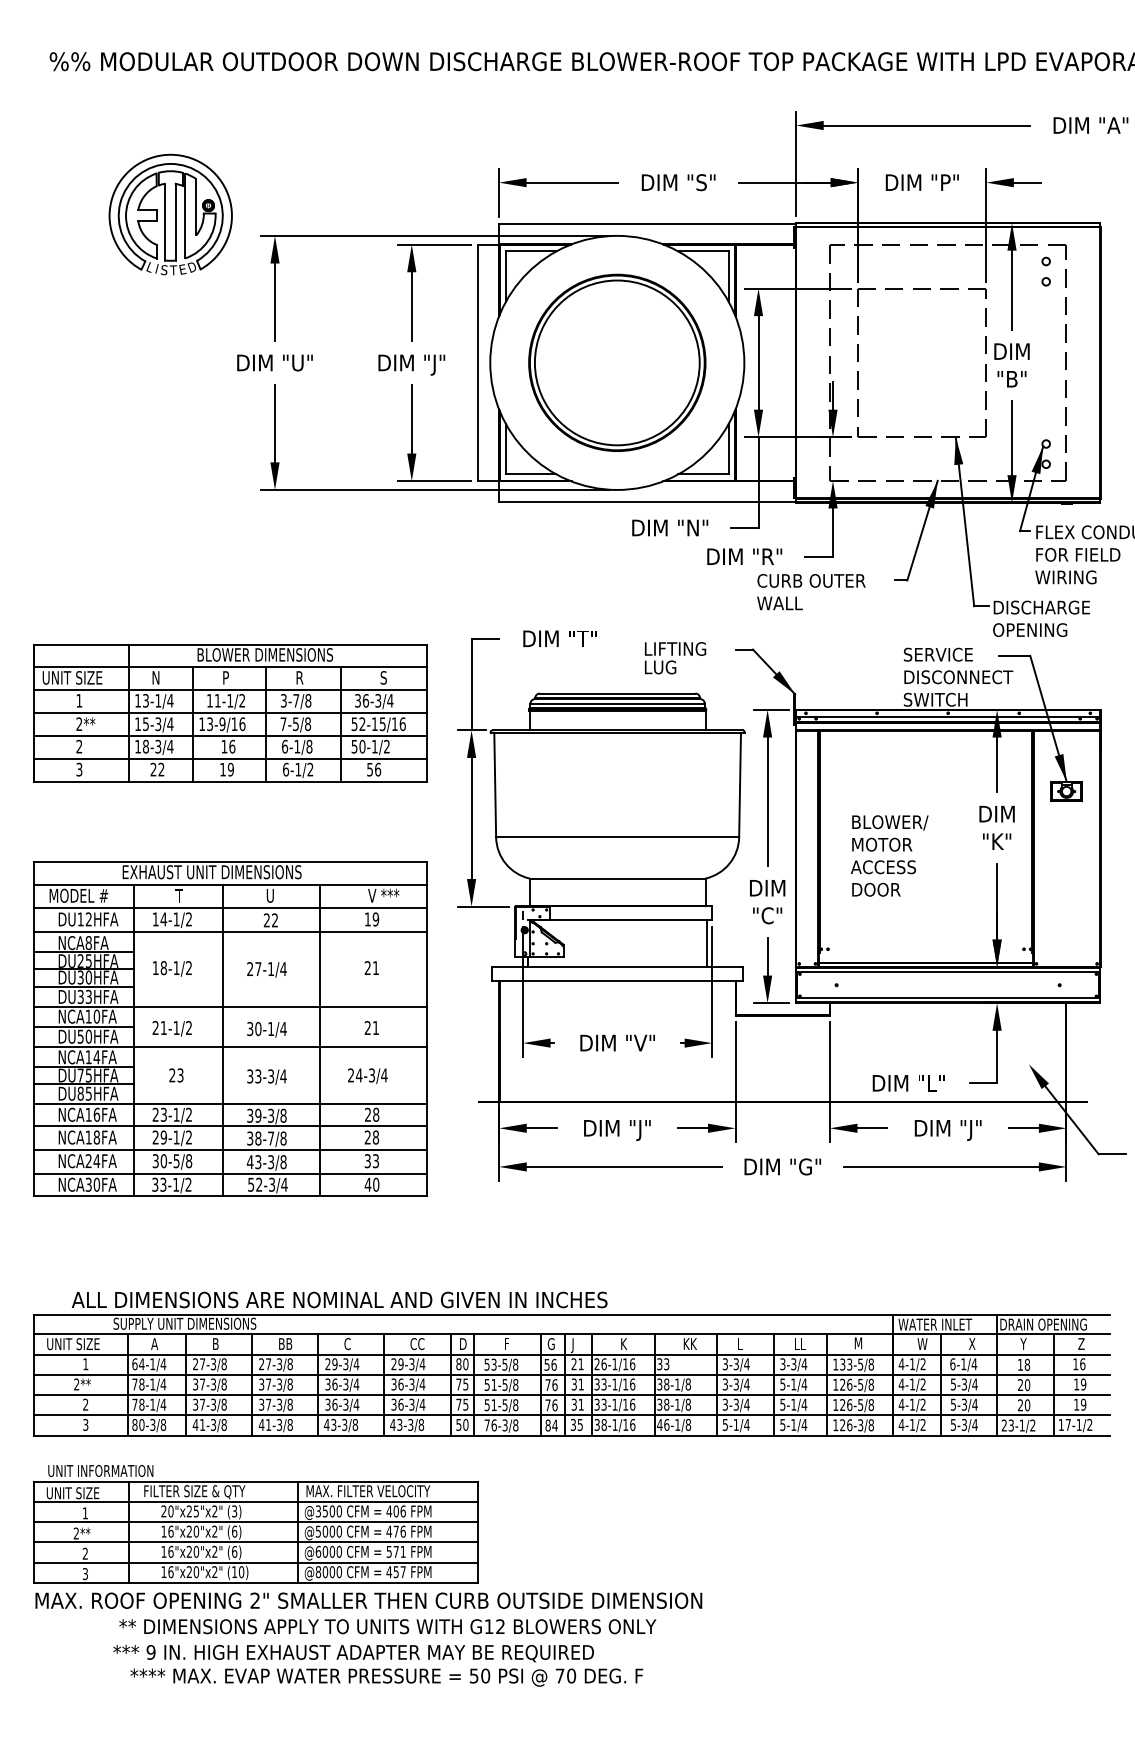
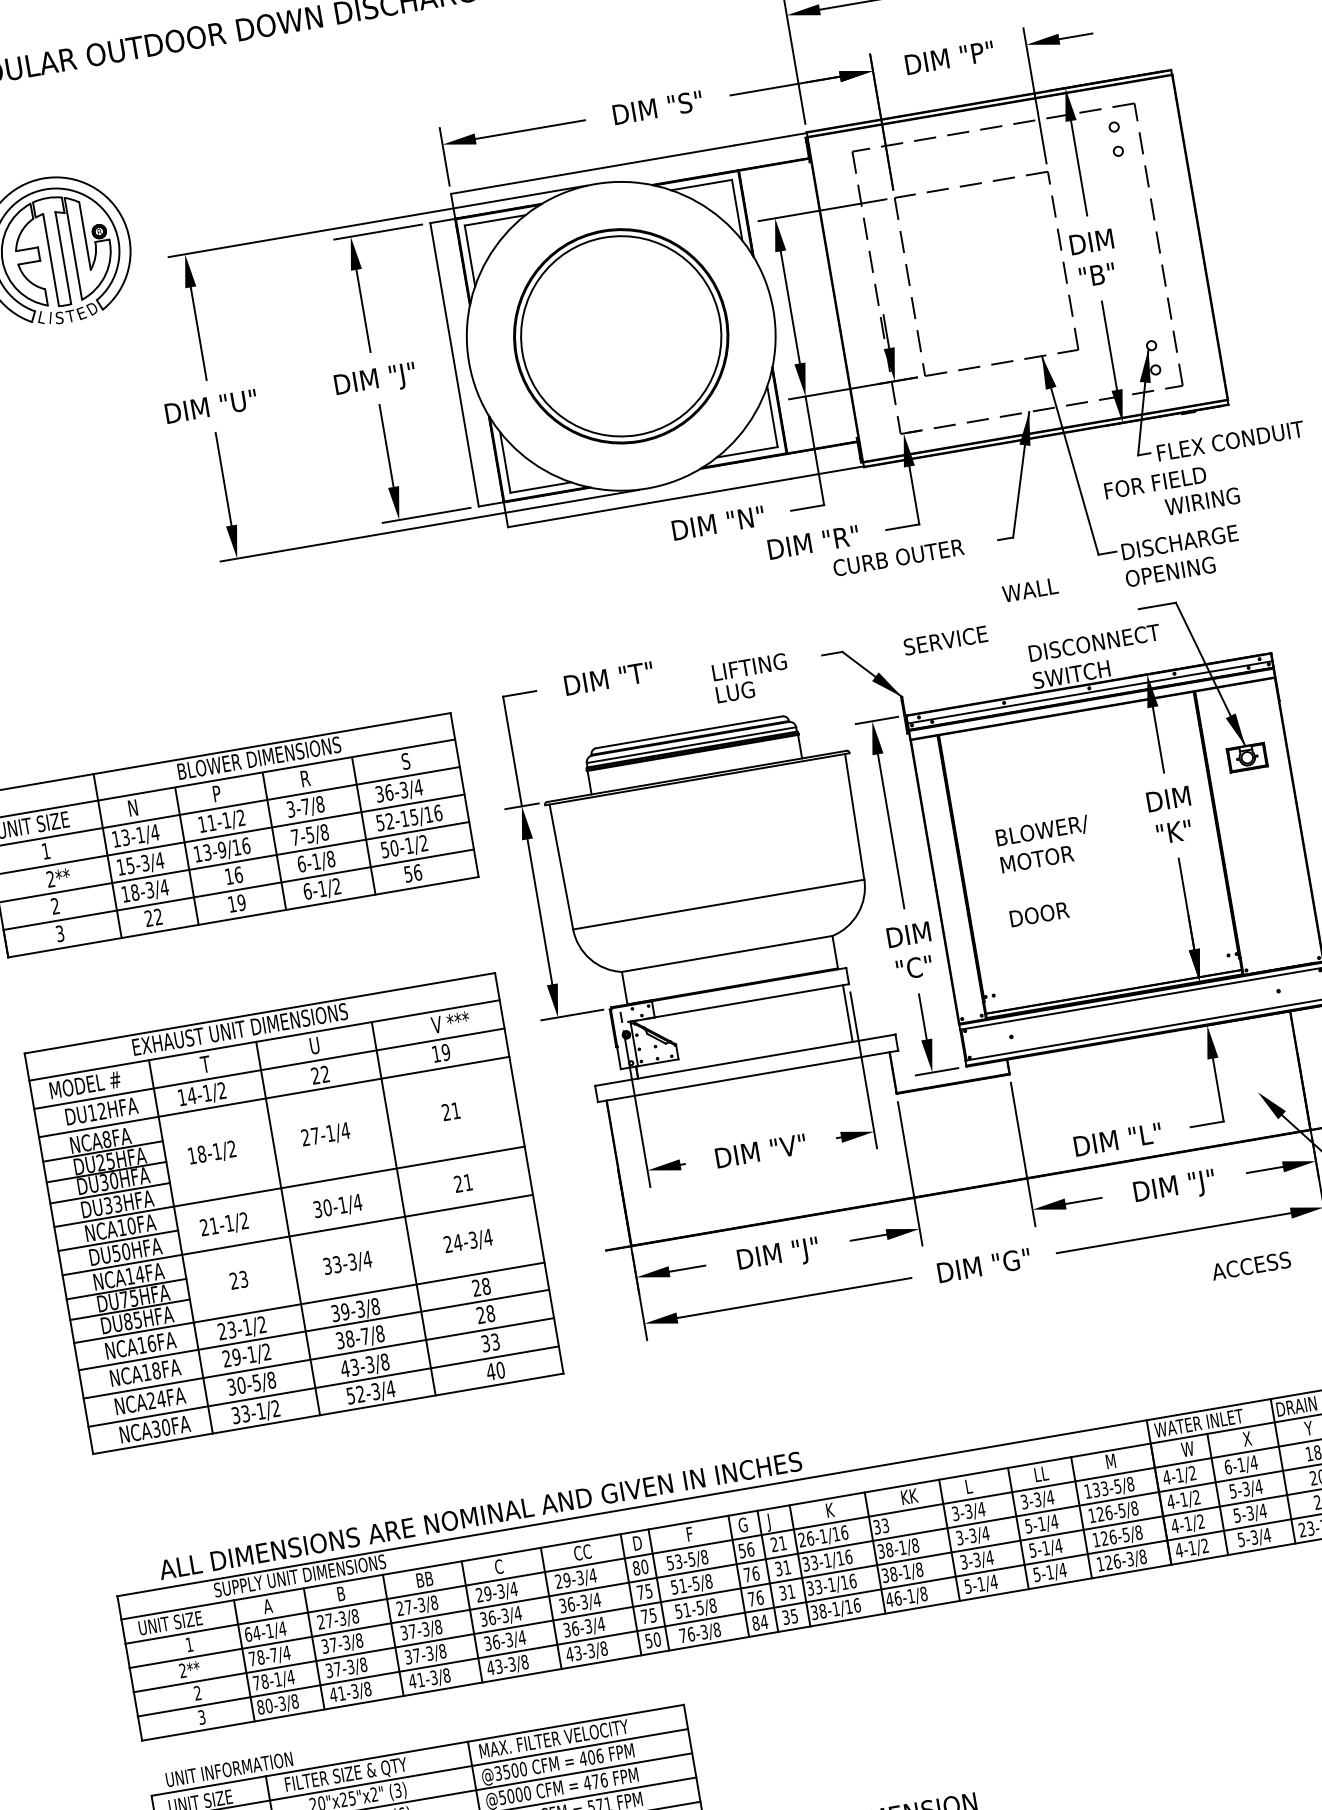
text: (1078, 554) -> (1155, 482), moved
text: (779, 603) -> (1029, 590), moved
text: (937, 654) -> (944, 640), moved
text: (883, 867) -> (1251, 1266), moved
text: (152, 1384) -> (273, 1655), 78-1/4 -> 78-7/4

